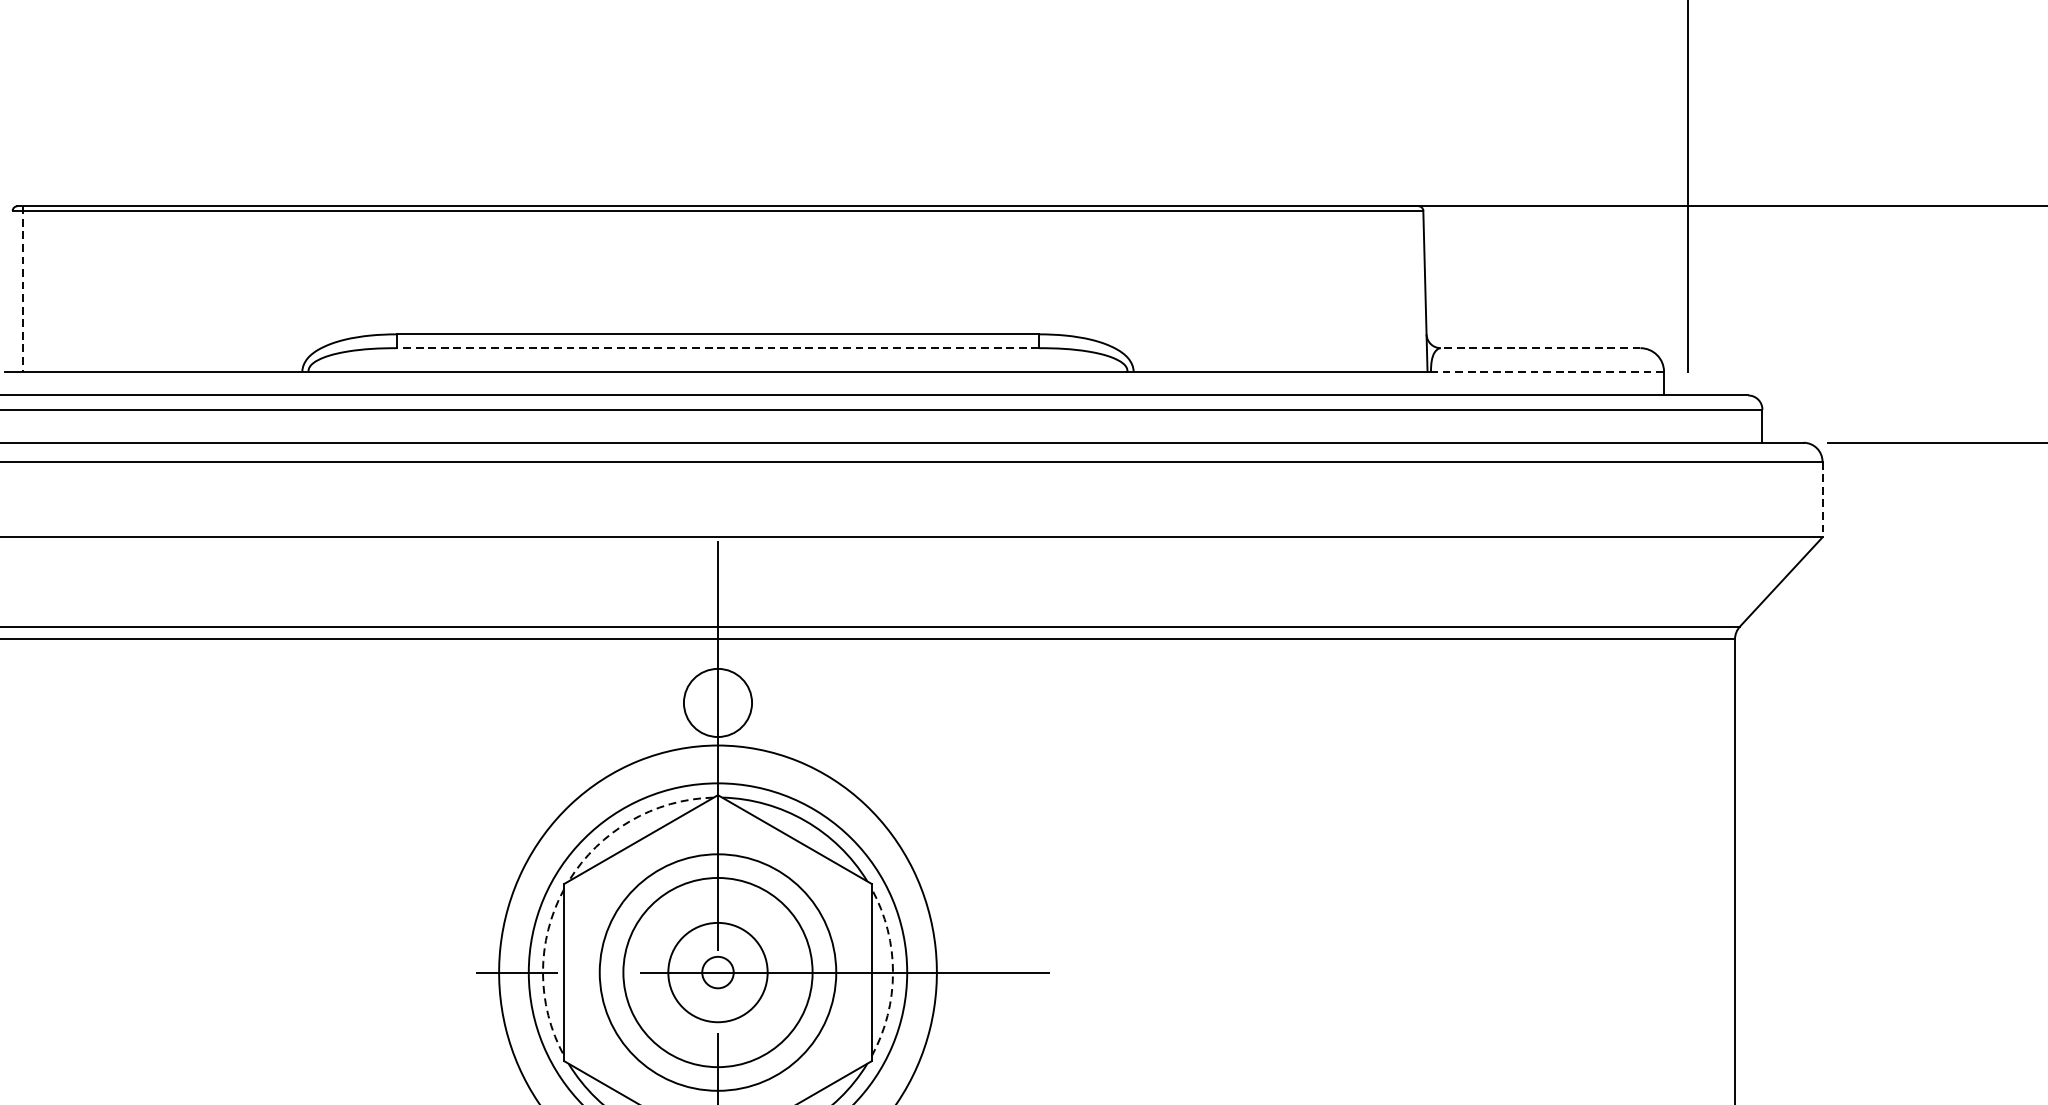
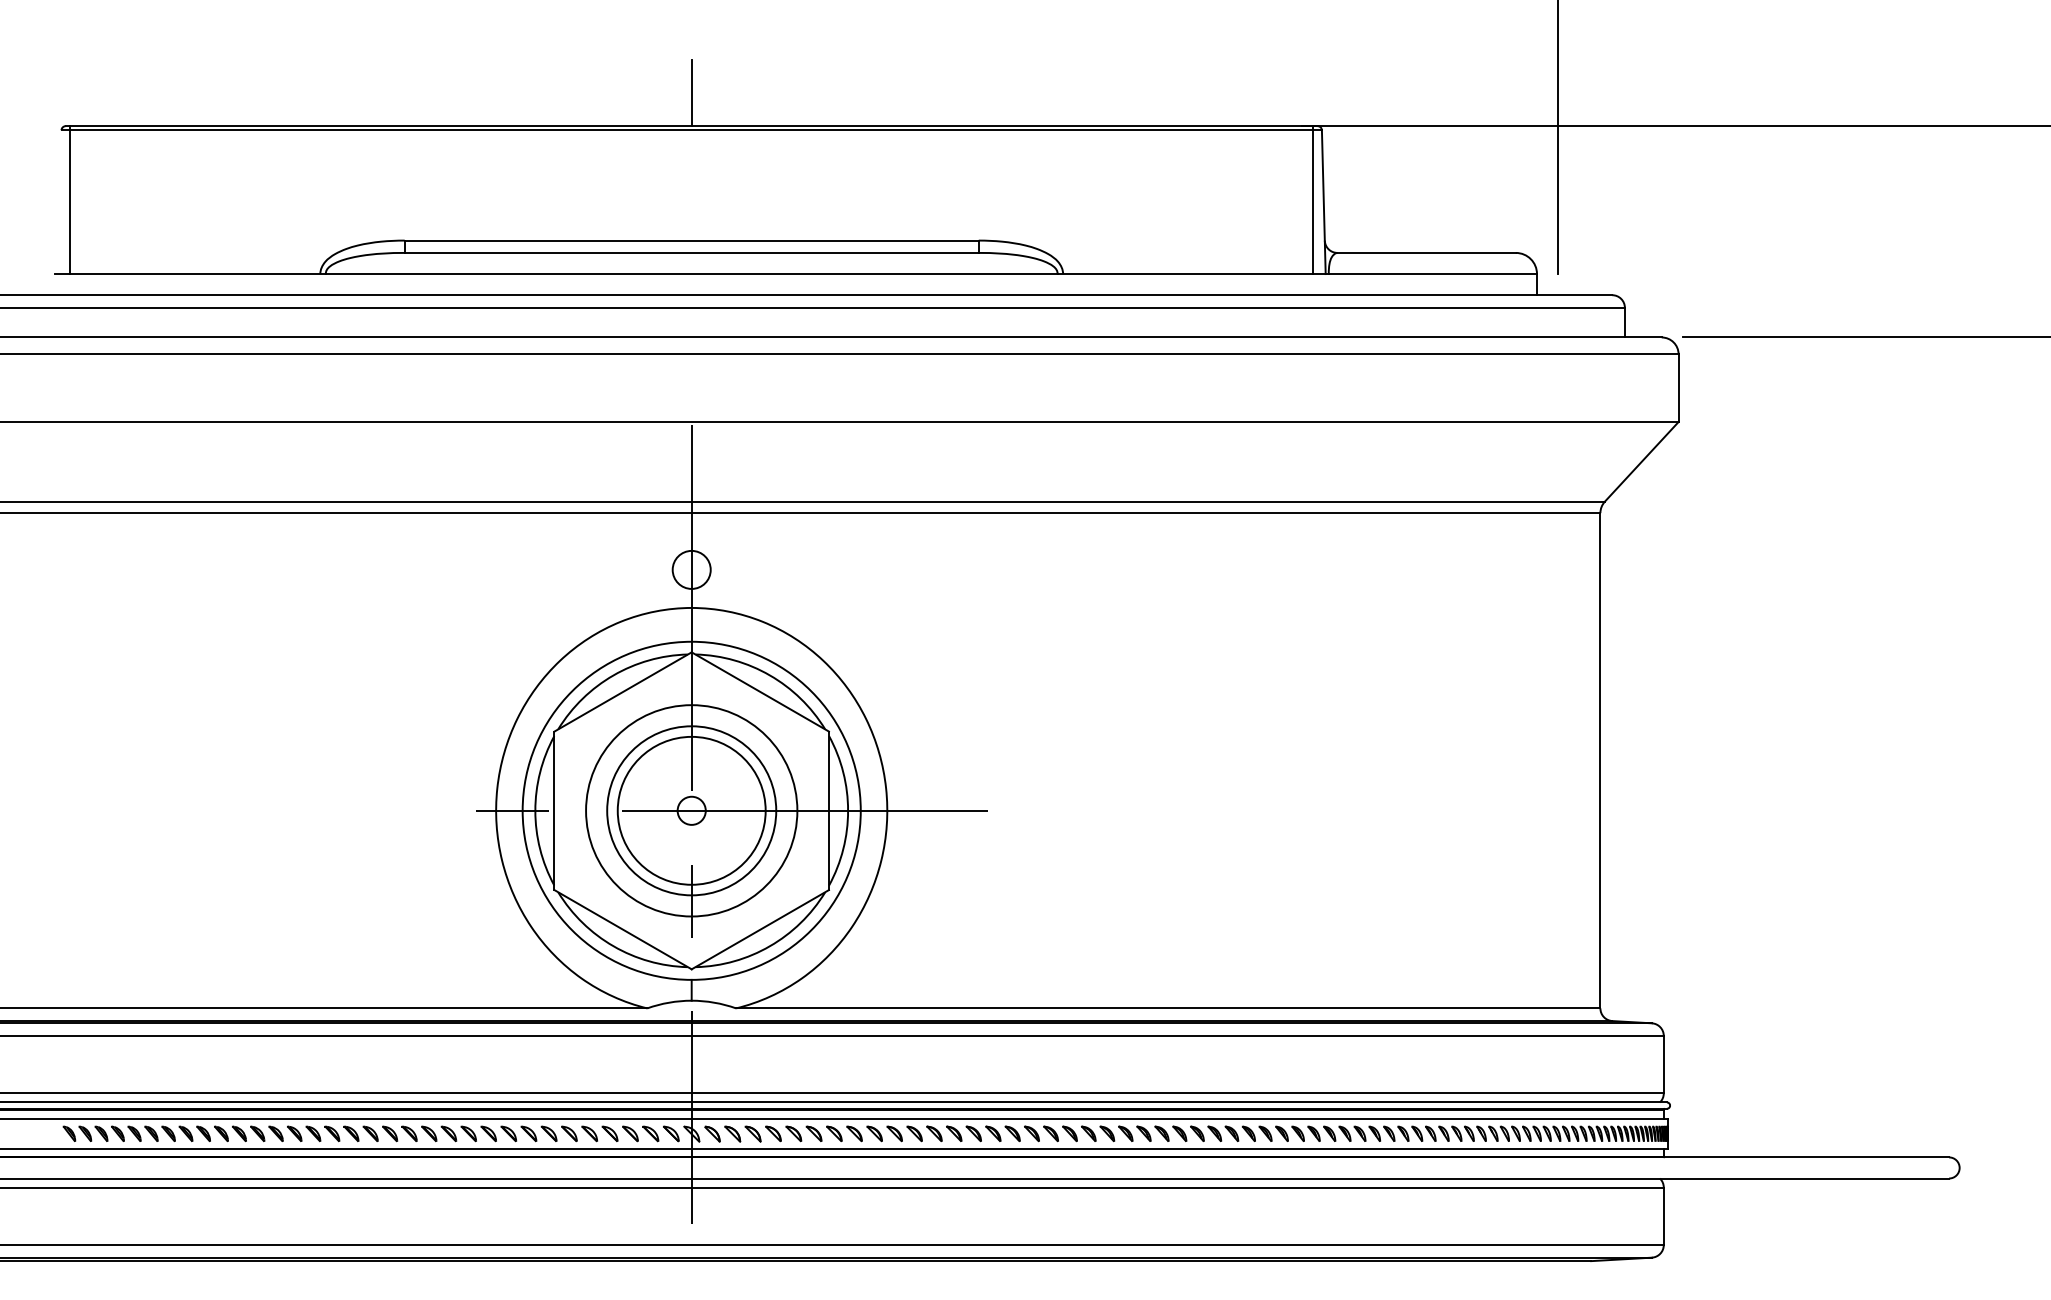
line: (717, 168) -> (691, 92), added
line: (22, 289) -> (70, 200), dashed -> solid
line: (1413, 289) -> (1313, 200), added
line: (717, 347) -> (691, 252), dashed -> solid
line: (1540, 347) -> (1426, 252), dashed -> solid
line: (1547, 372) -> (1432, 274), dashed -> solid
line: (1822, 499) -> (1678, 388), dashed -> solid
circle: (717, 702) -> (691, 569), size x0.62
arc: (630, 821) -> (613, 675), dashed -> solid
arc: (543, 972) -> (535, 810), dashed -> solid
circle: (717, 972) -> (691, 810), size x1.67
arc: (893, 972) -> (848, 810), dashed -> solid

